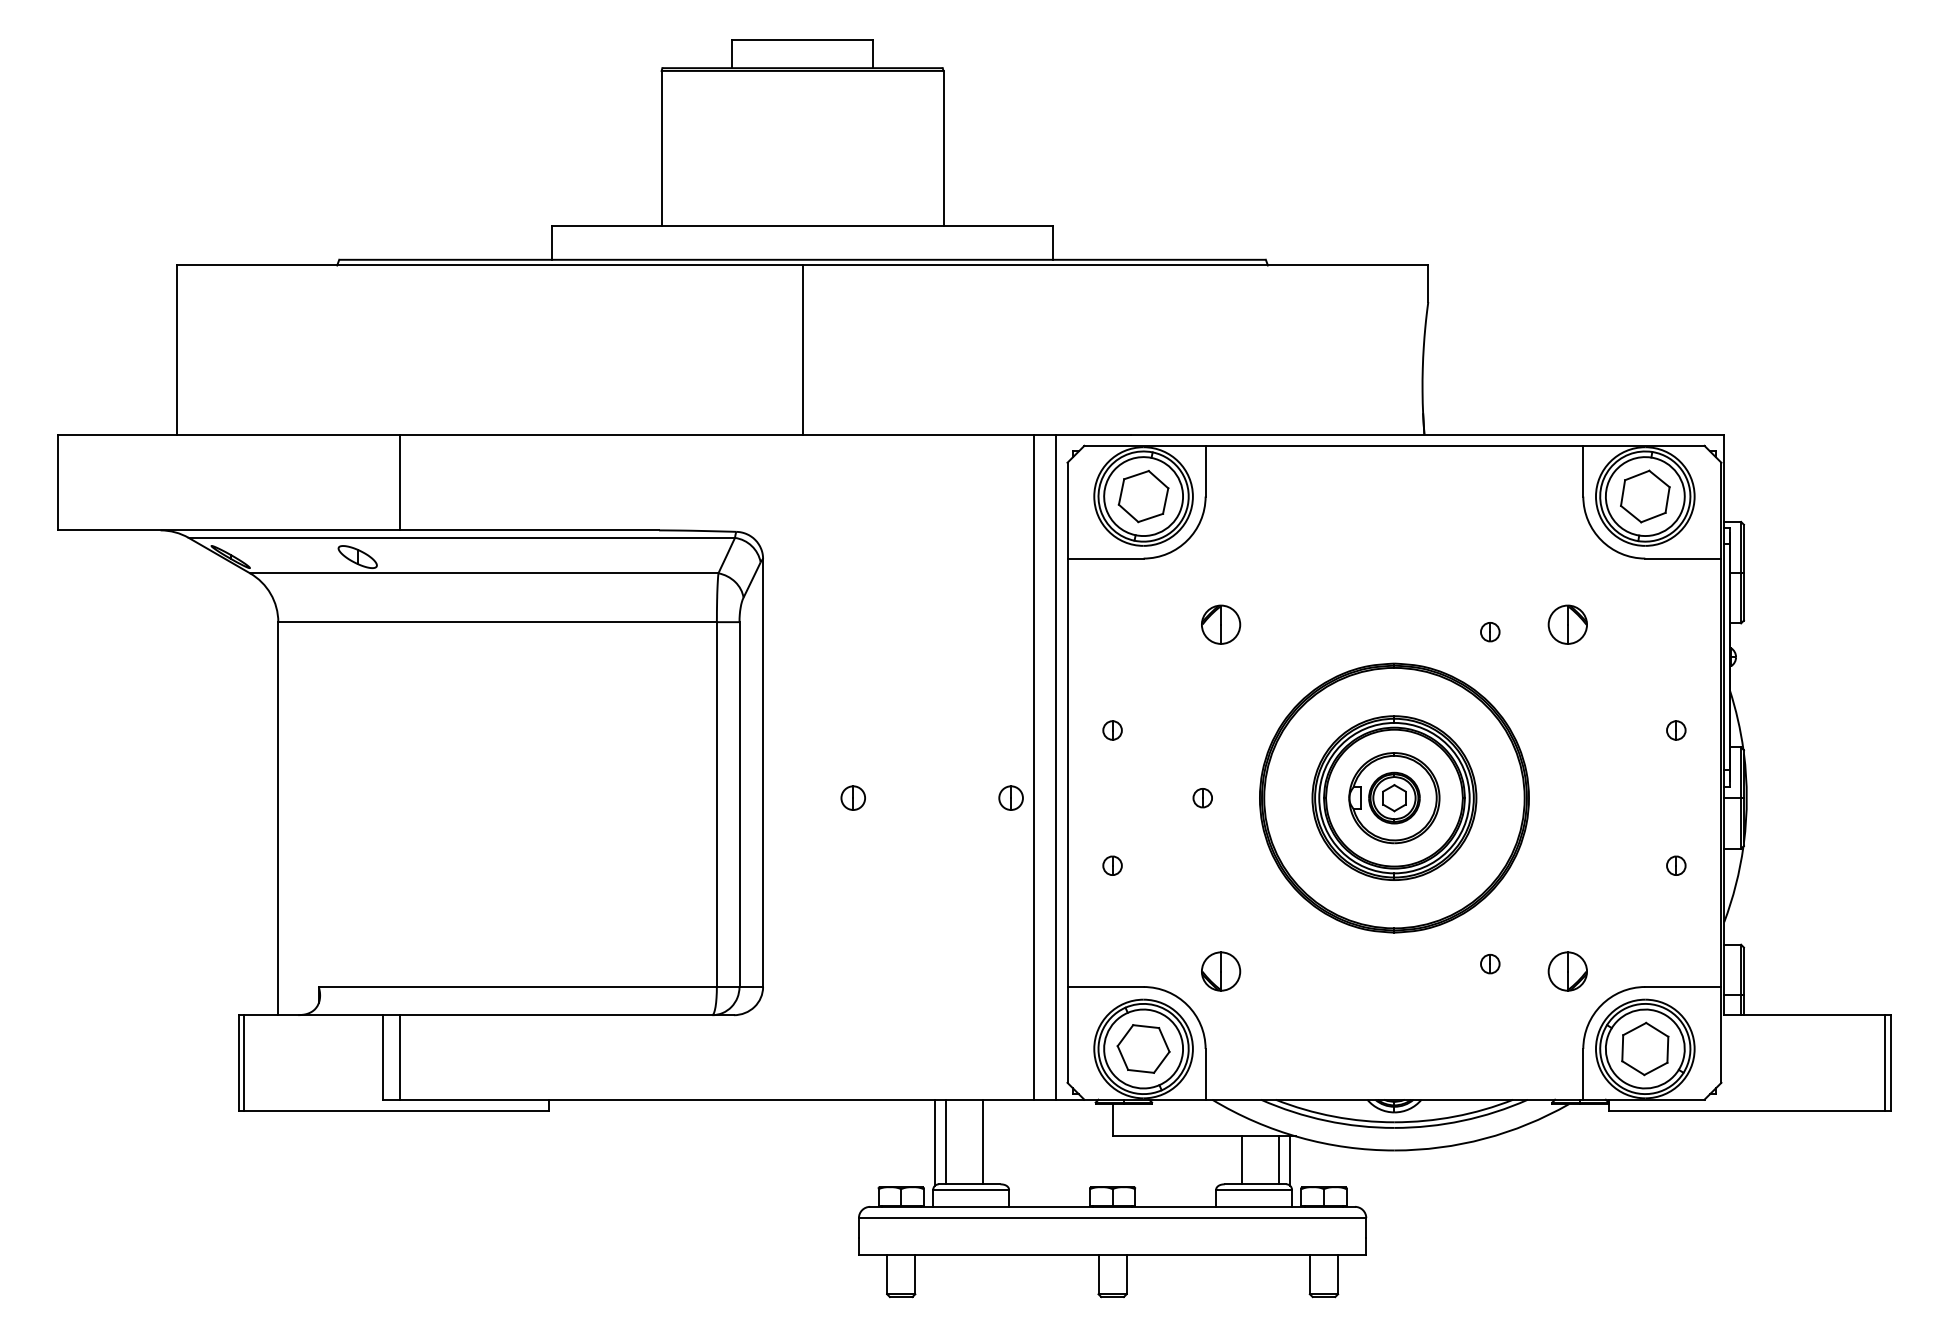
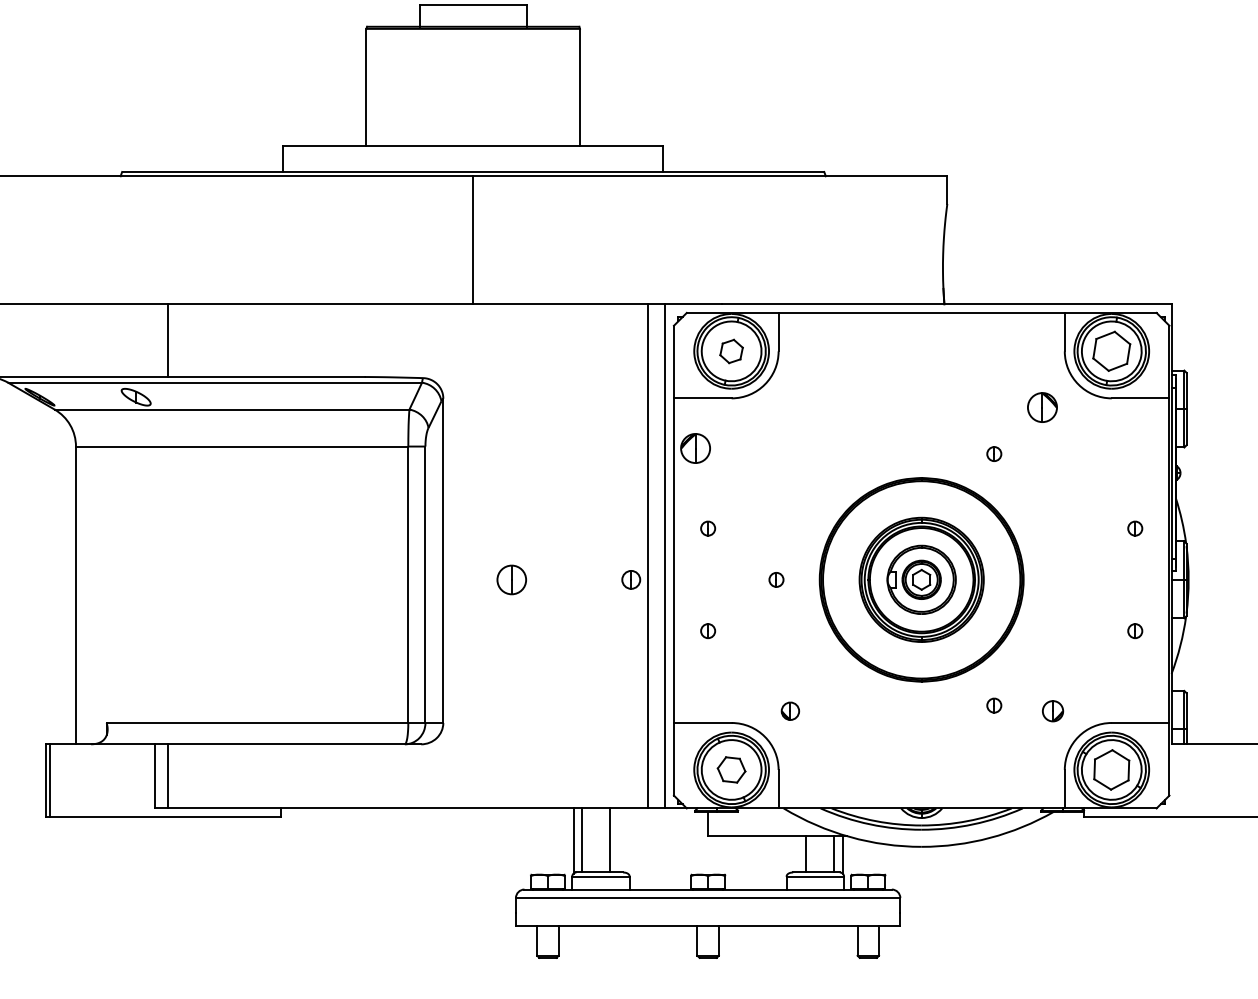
part: (1143, 496) -> (731, 351), size x0.6
part: (1221, 624) -> (695, 448), moved
part: (1567, 624) -> (1042, 407), moved
part: (852, 797) -> (511, 579), size x1.6
part: (1221, 971) -> (790, 711), size x0.6
part: (1567, 971) -> (1052, 711), size x0.7
part: (1143, 1048) -> (731, 769), size x0.7

